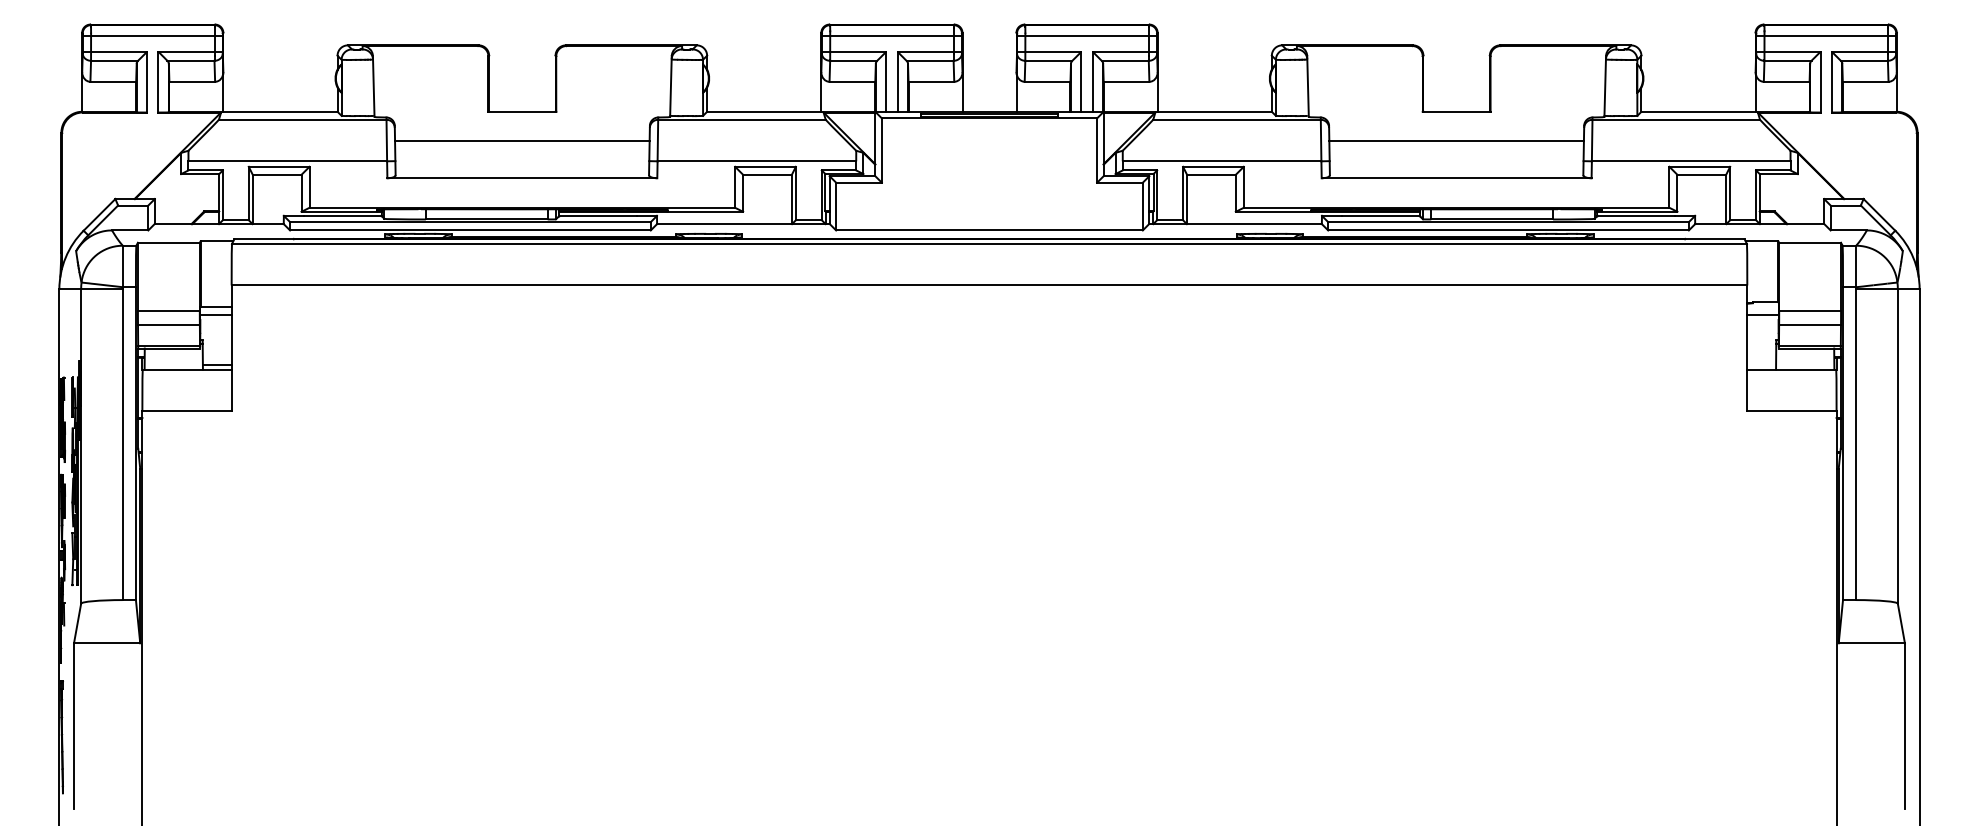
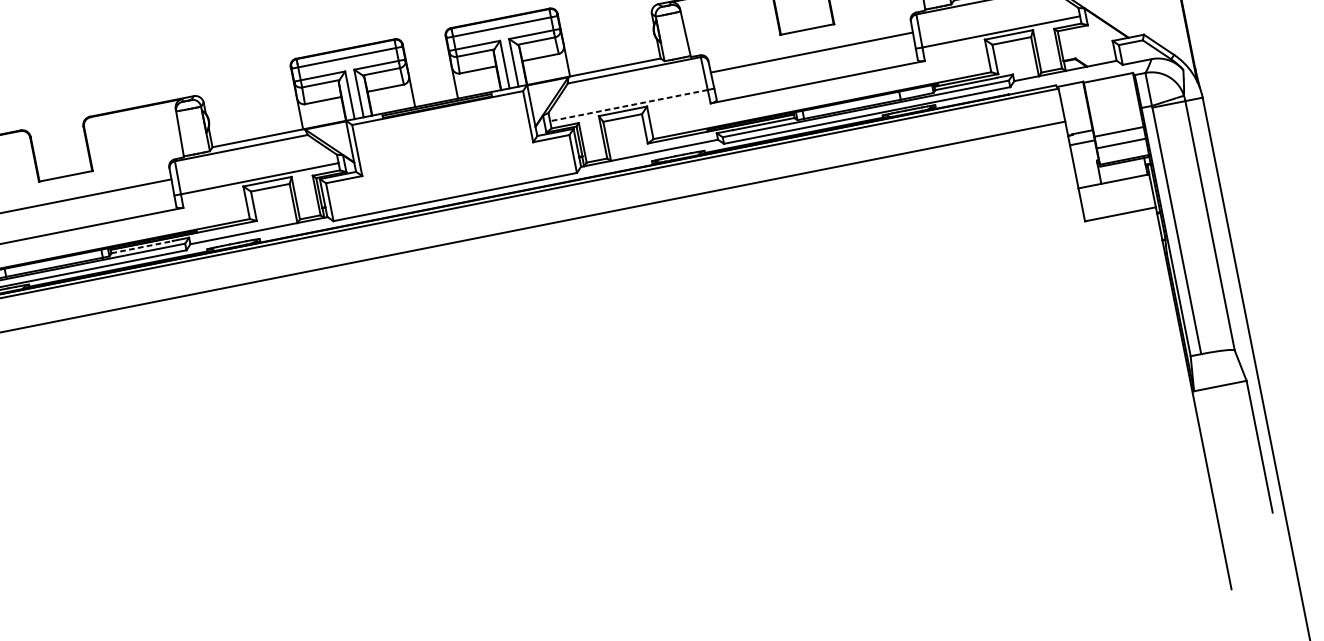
line: (1221, 161) -> (628, 105), solid -> dashed
line: (597, 216) -> (141, 247), solid -> dashed

